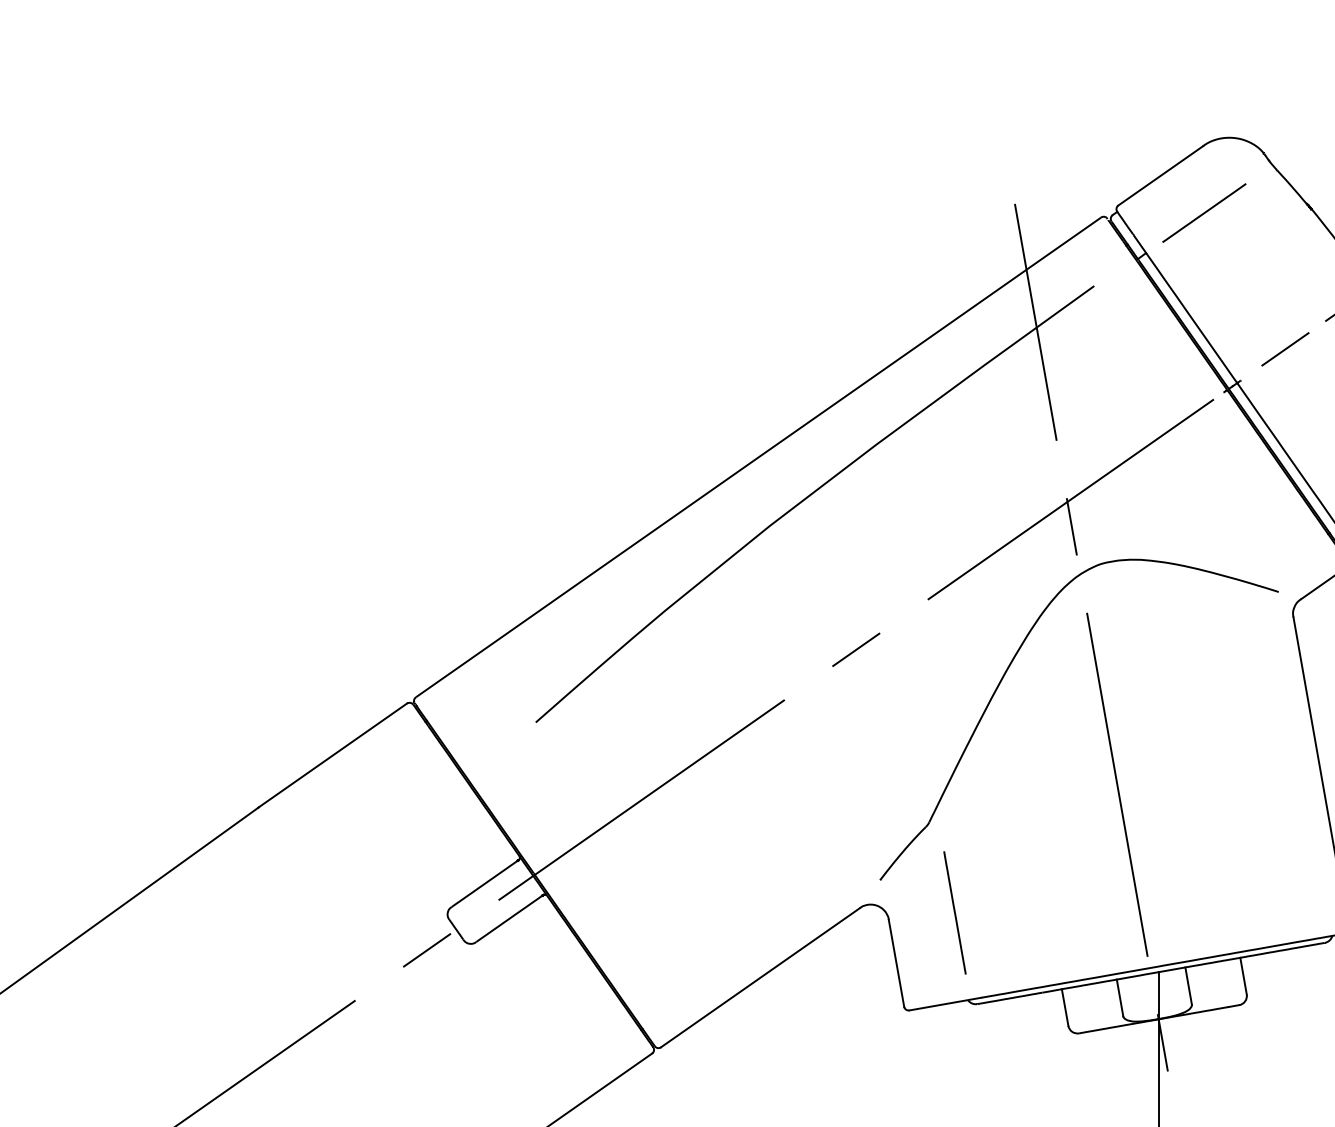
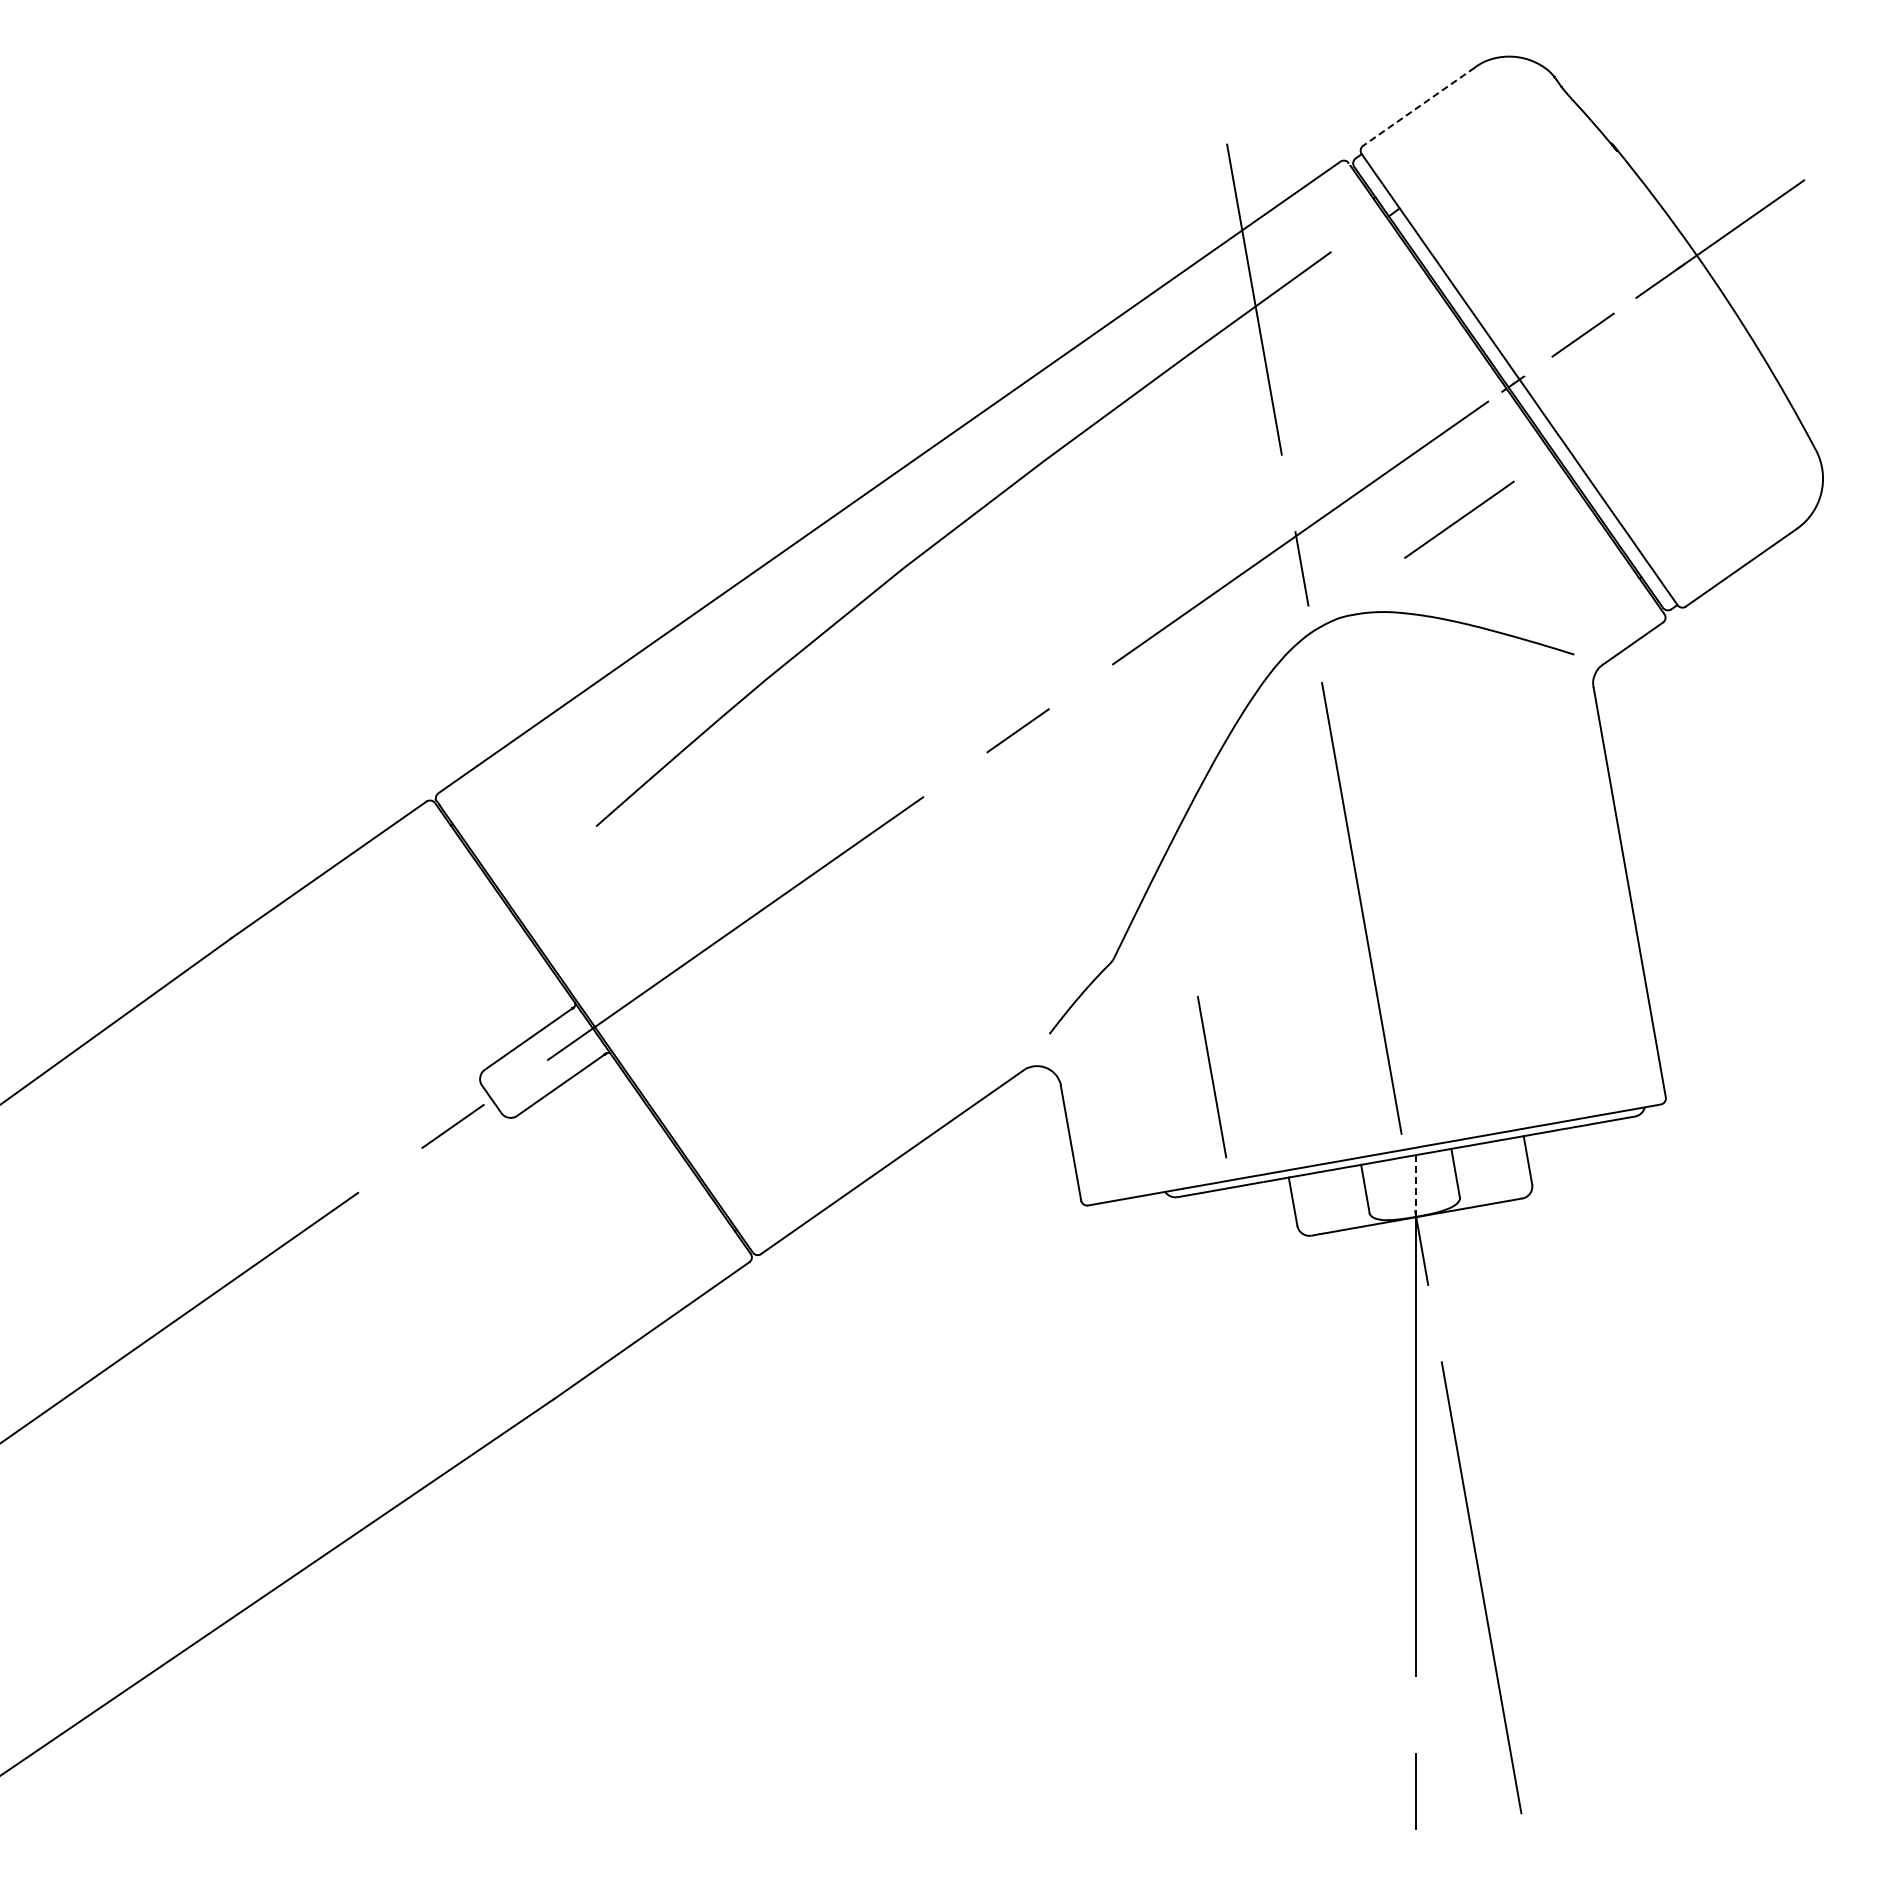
line: (1160, 176) -> (1418, 107), solid -> dashed
line: (1204, 212) -> (1459, 519), moved
line: (955, 913) -> (1212, 1077), moved
line: (1158, 995) -> (1416, 1185), solid -> dashed

